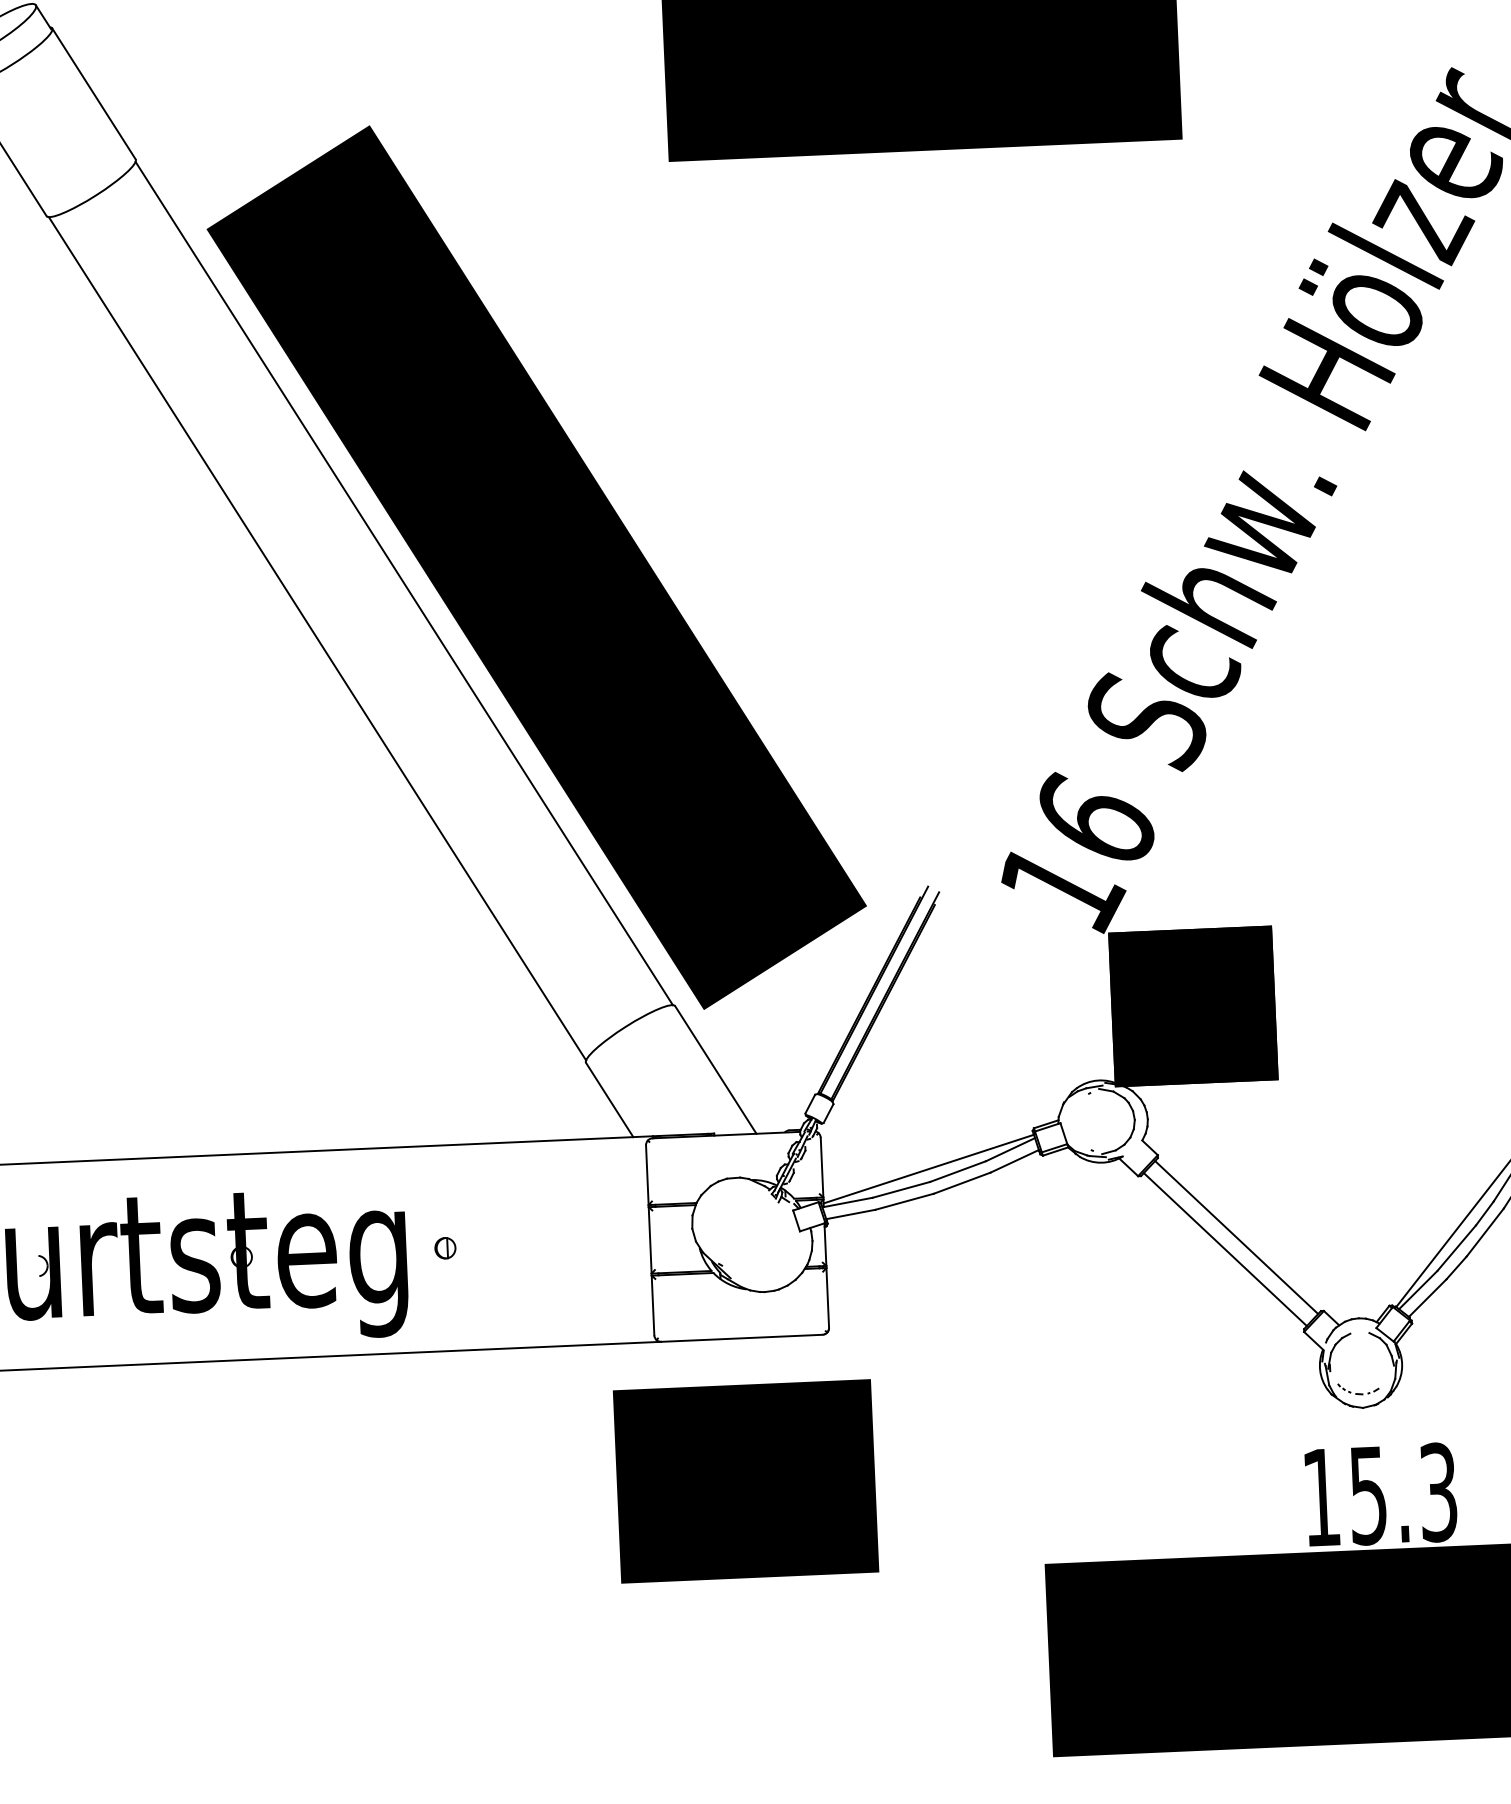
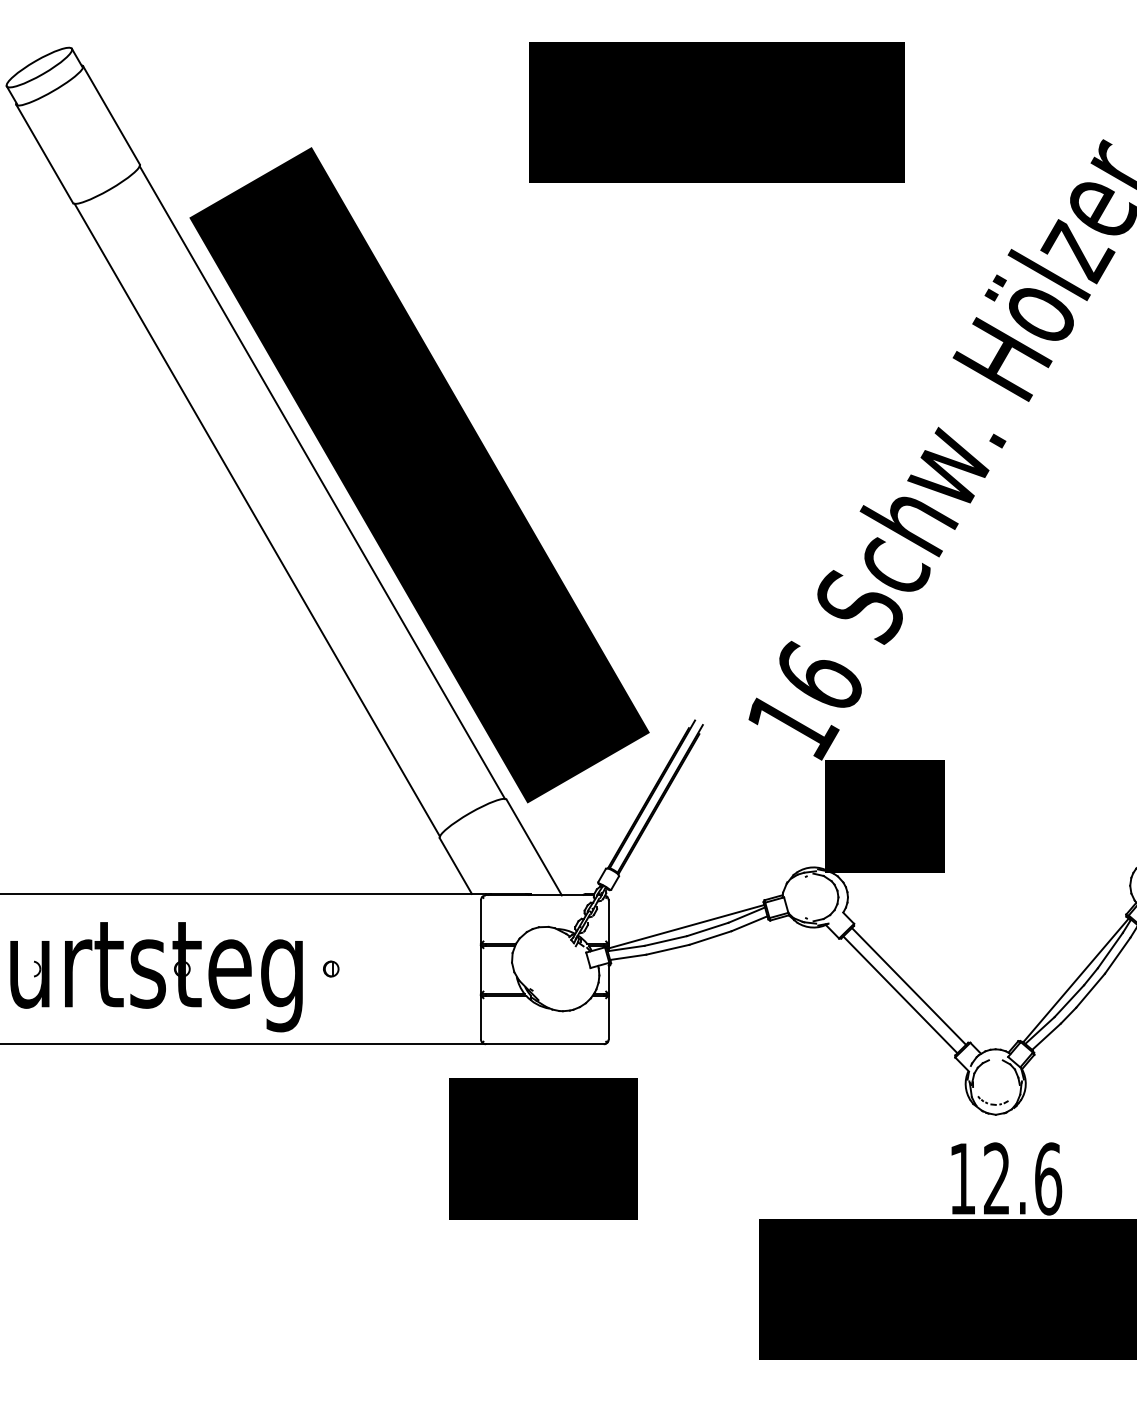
text: (1404, 1493) -> (1023, 1178), 15.3 -> 12.6

